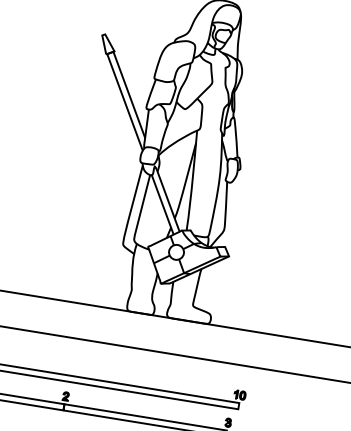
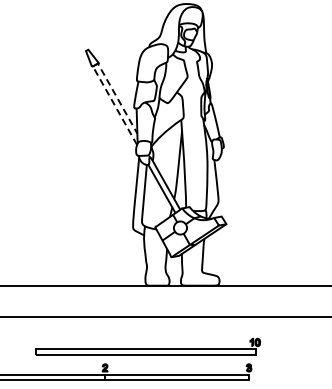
line: (107, 55) -> (93, 67), solid -> dashed

